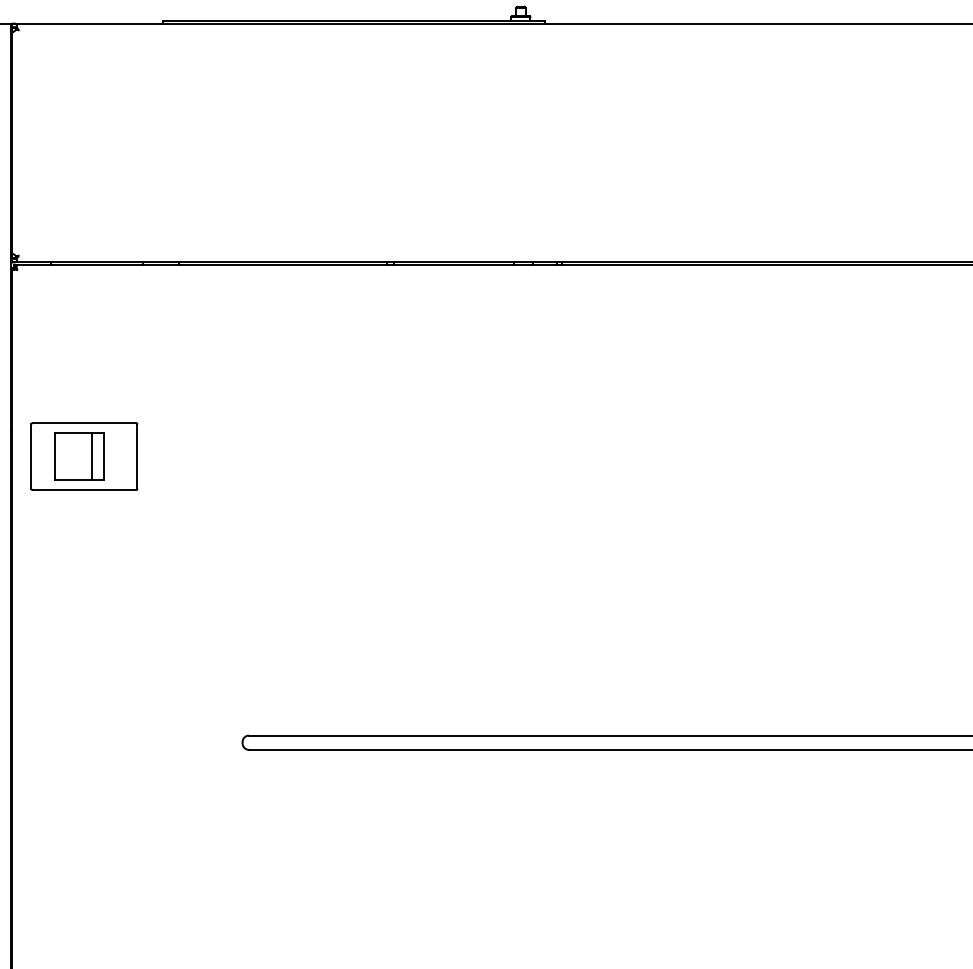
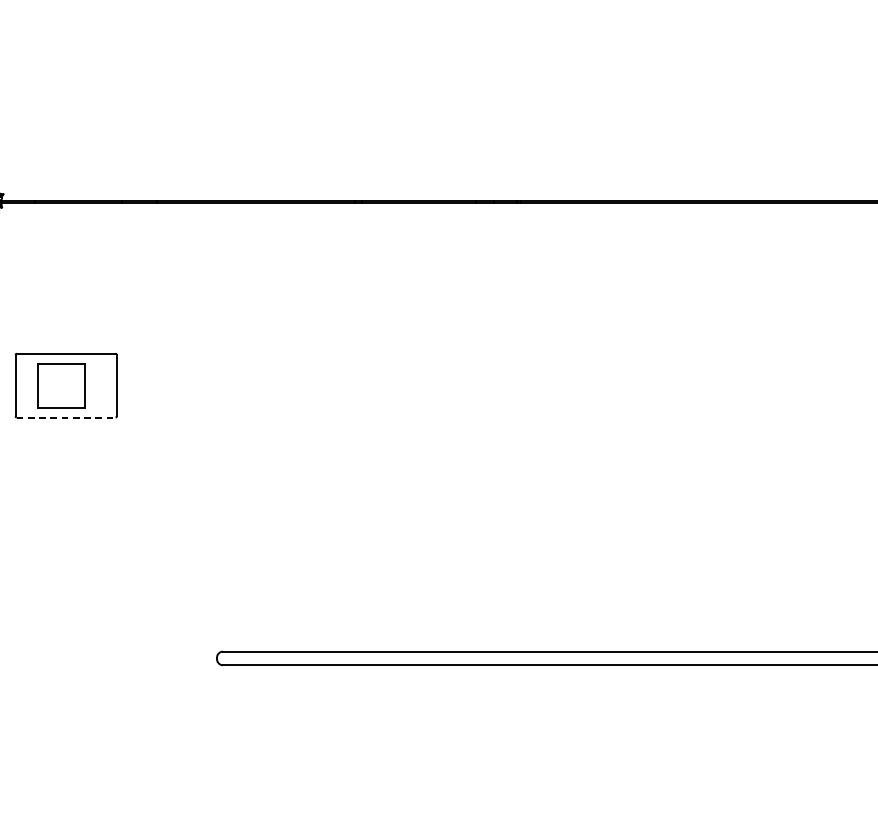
line: (92, 456) -> (73, 385), removed
line: (84, 490) -> (66, 417), solid -> dashed

